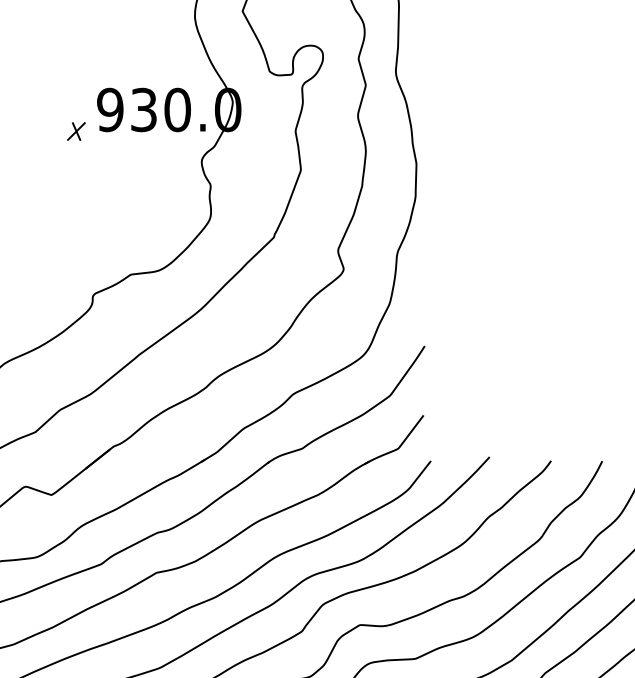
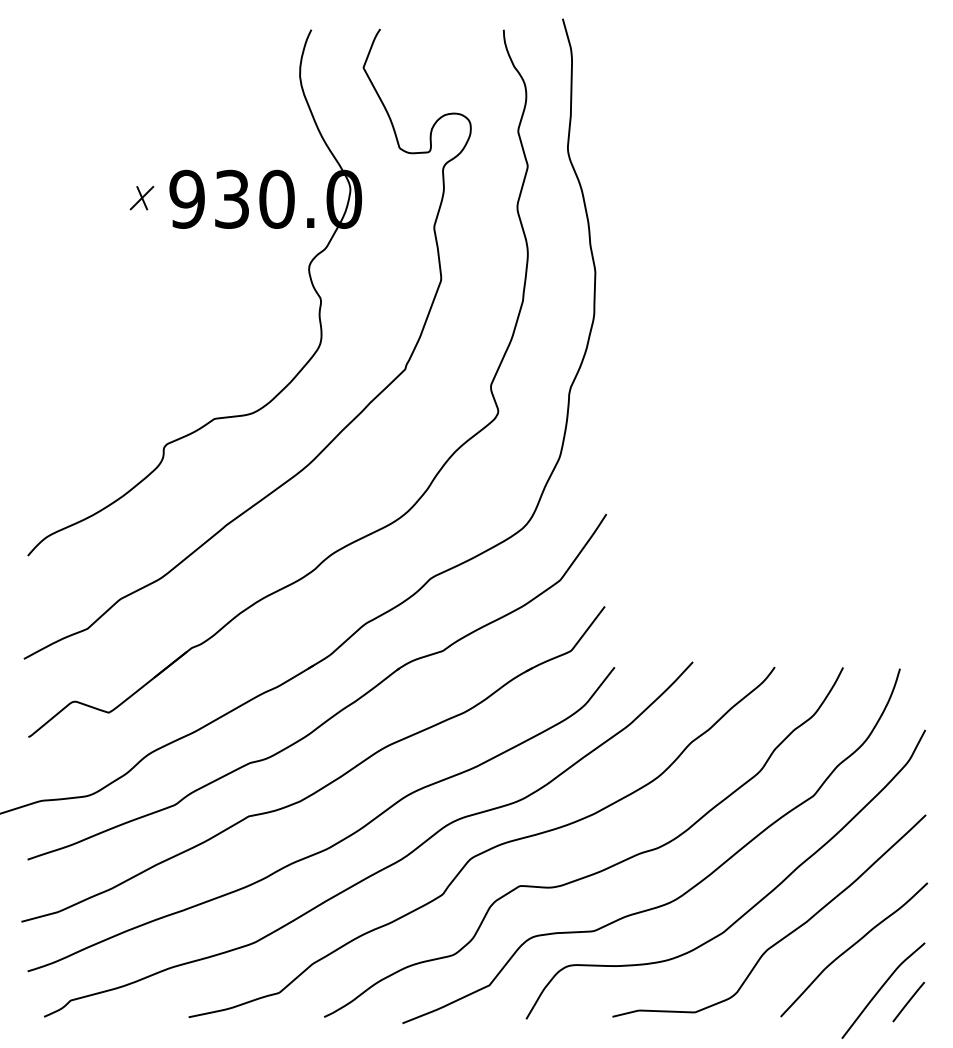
part: (76, 131) -> (141, 197), moved

